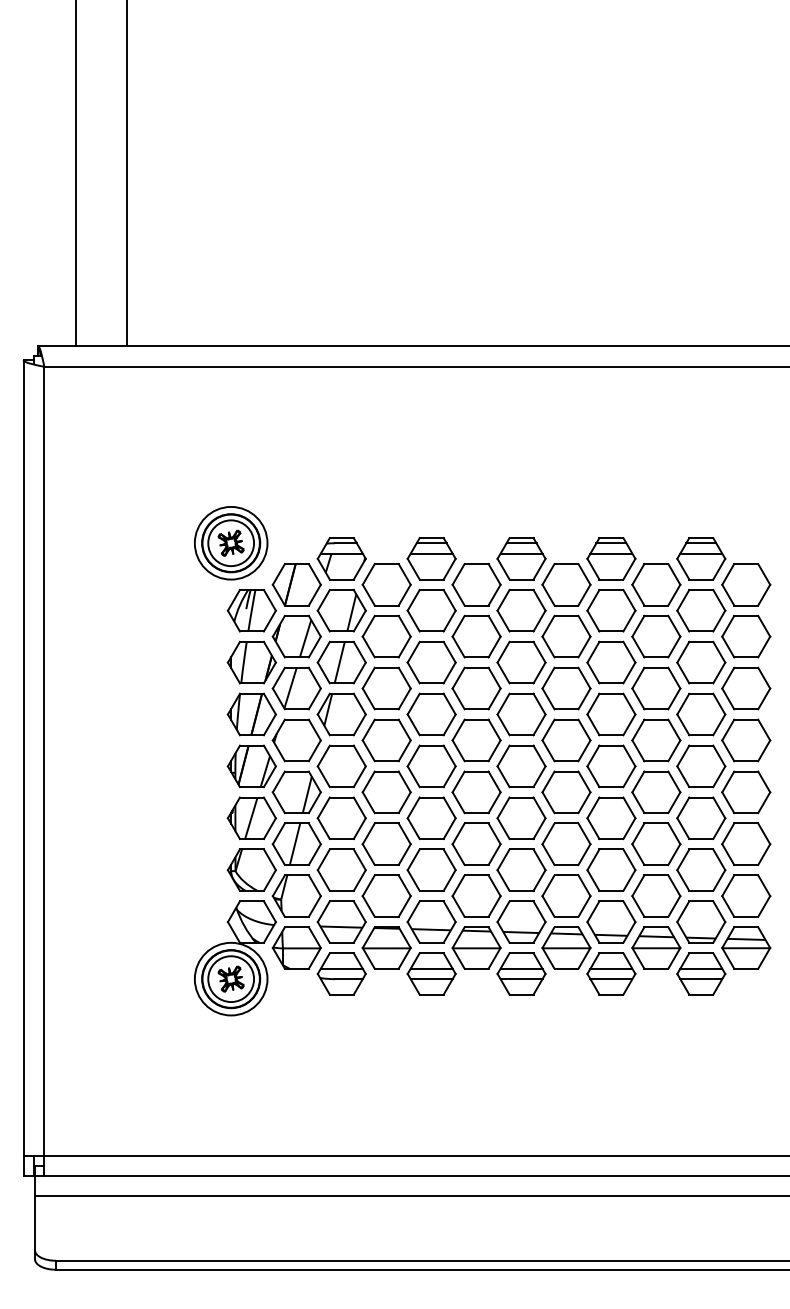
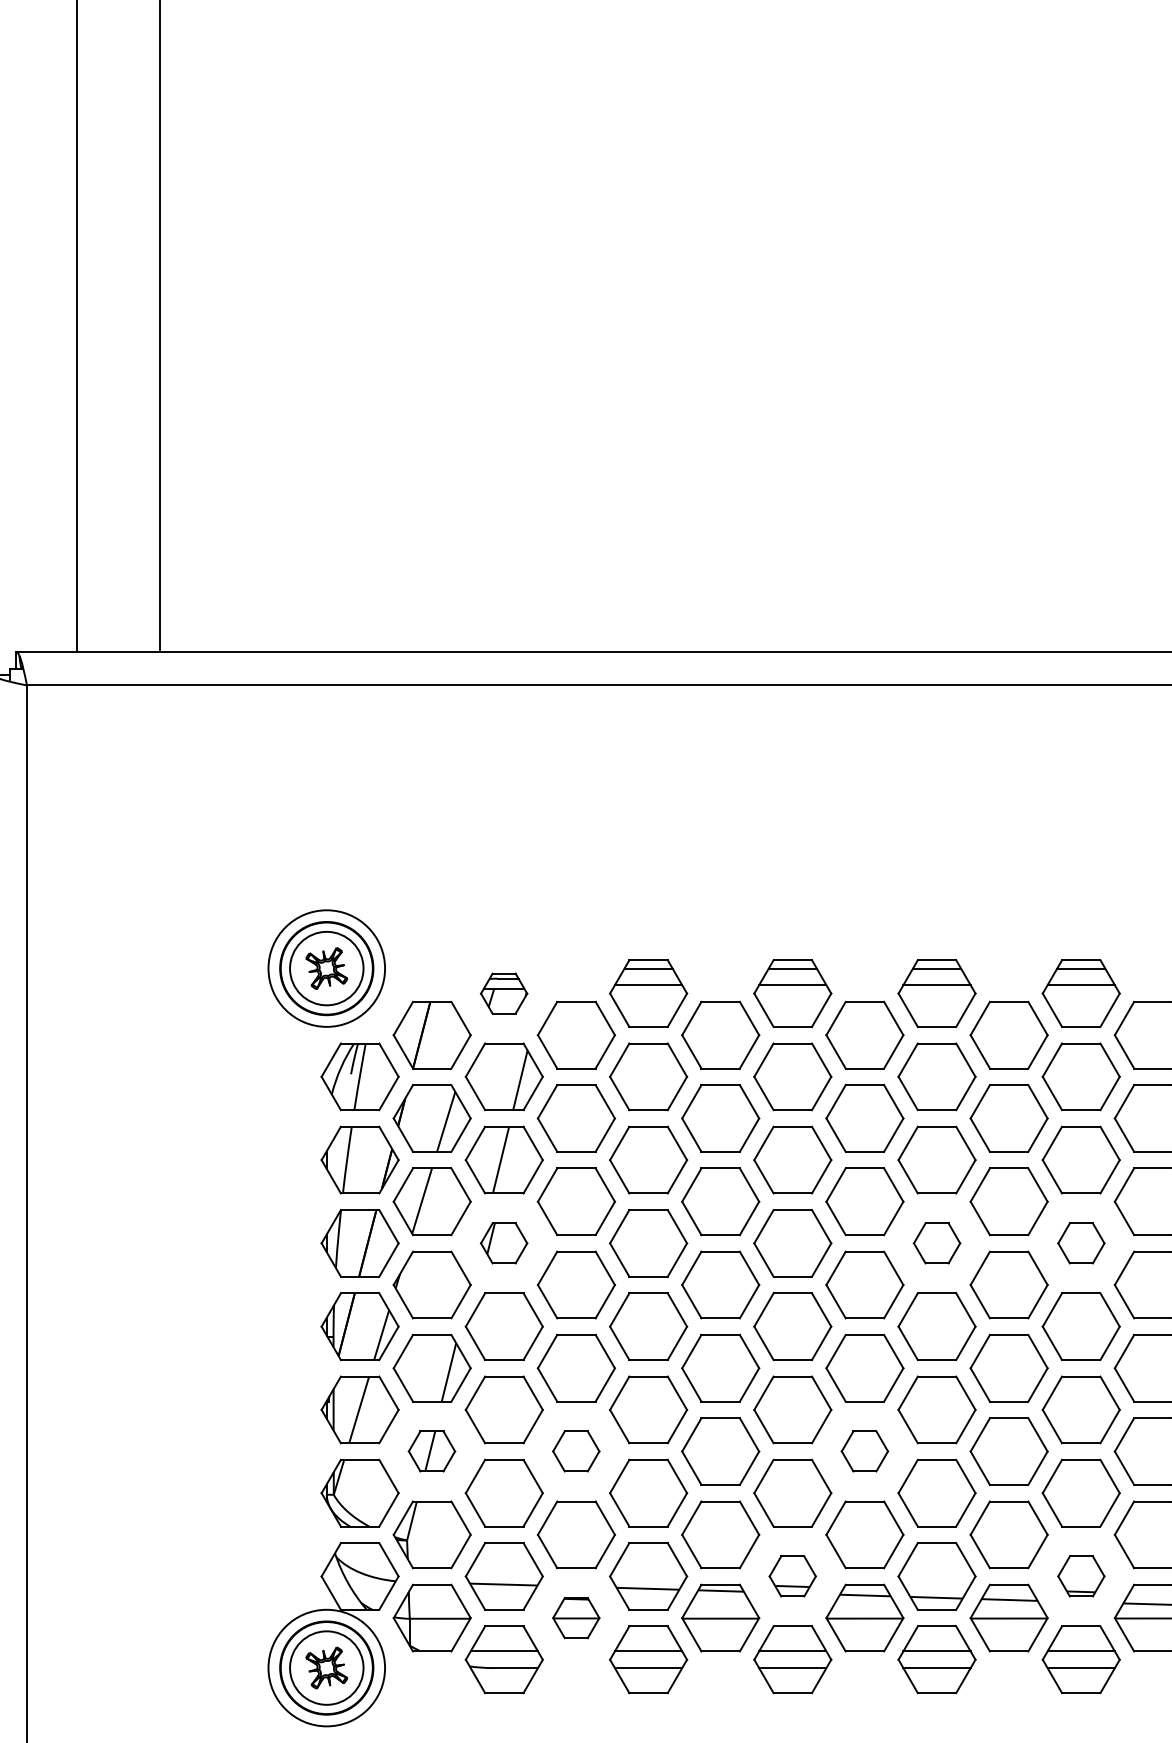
part: (341, 558) -> (503, 993), size x0.6
part: (341, 714) -> (503, 1243), size x0.6
part: (611, 714) -> (937, 1243), size x0.6
part: (701, 714) -> (1081, 1243), size x0.6
part: (296, 843) -> (431, 1450), size x0.6
part: (386, 843) -> (576, 1450), size x0.6
part: (566, 843) -> (864, 1450), size x0.6
part: (521, 921) -> (792, 1575), size x0.6
part: (701, 921) -> (1081, 1575), size x0.6
part: (386, 947) -> (576, 1617), size x0.6

